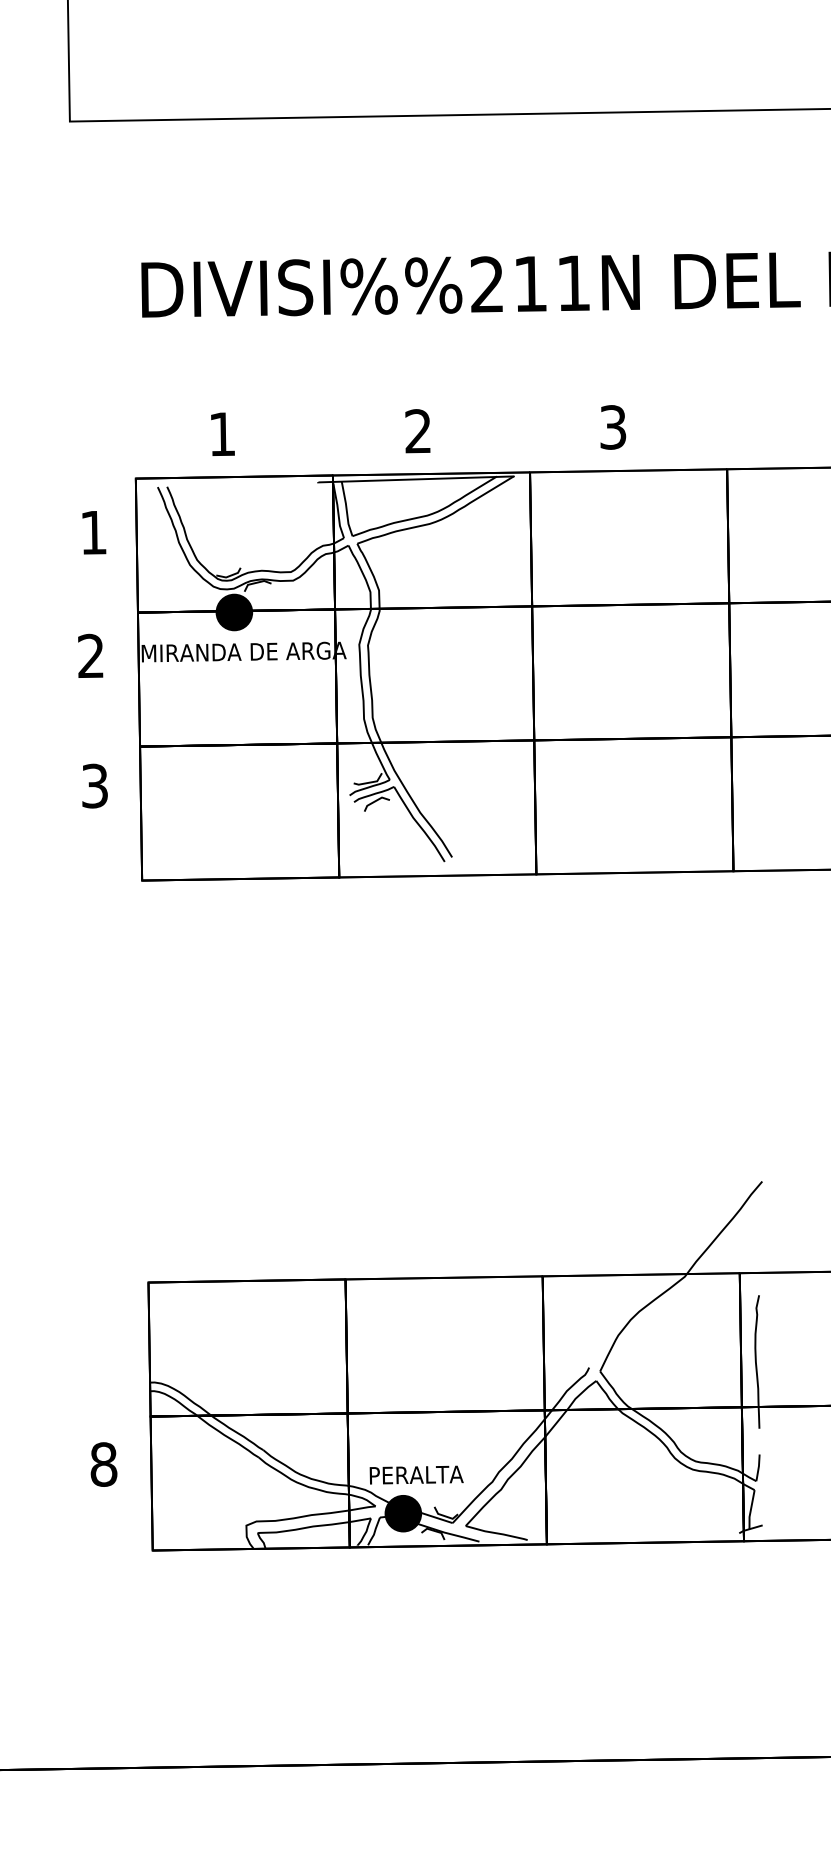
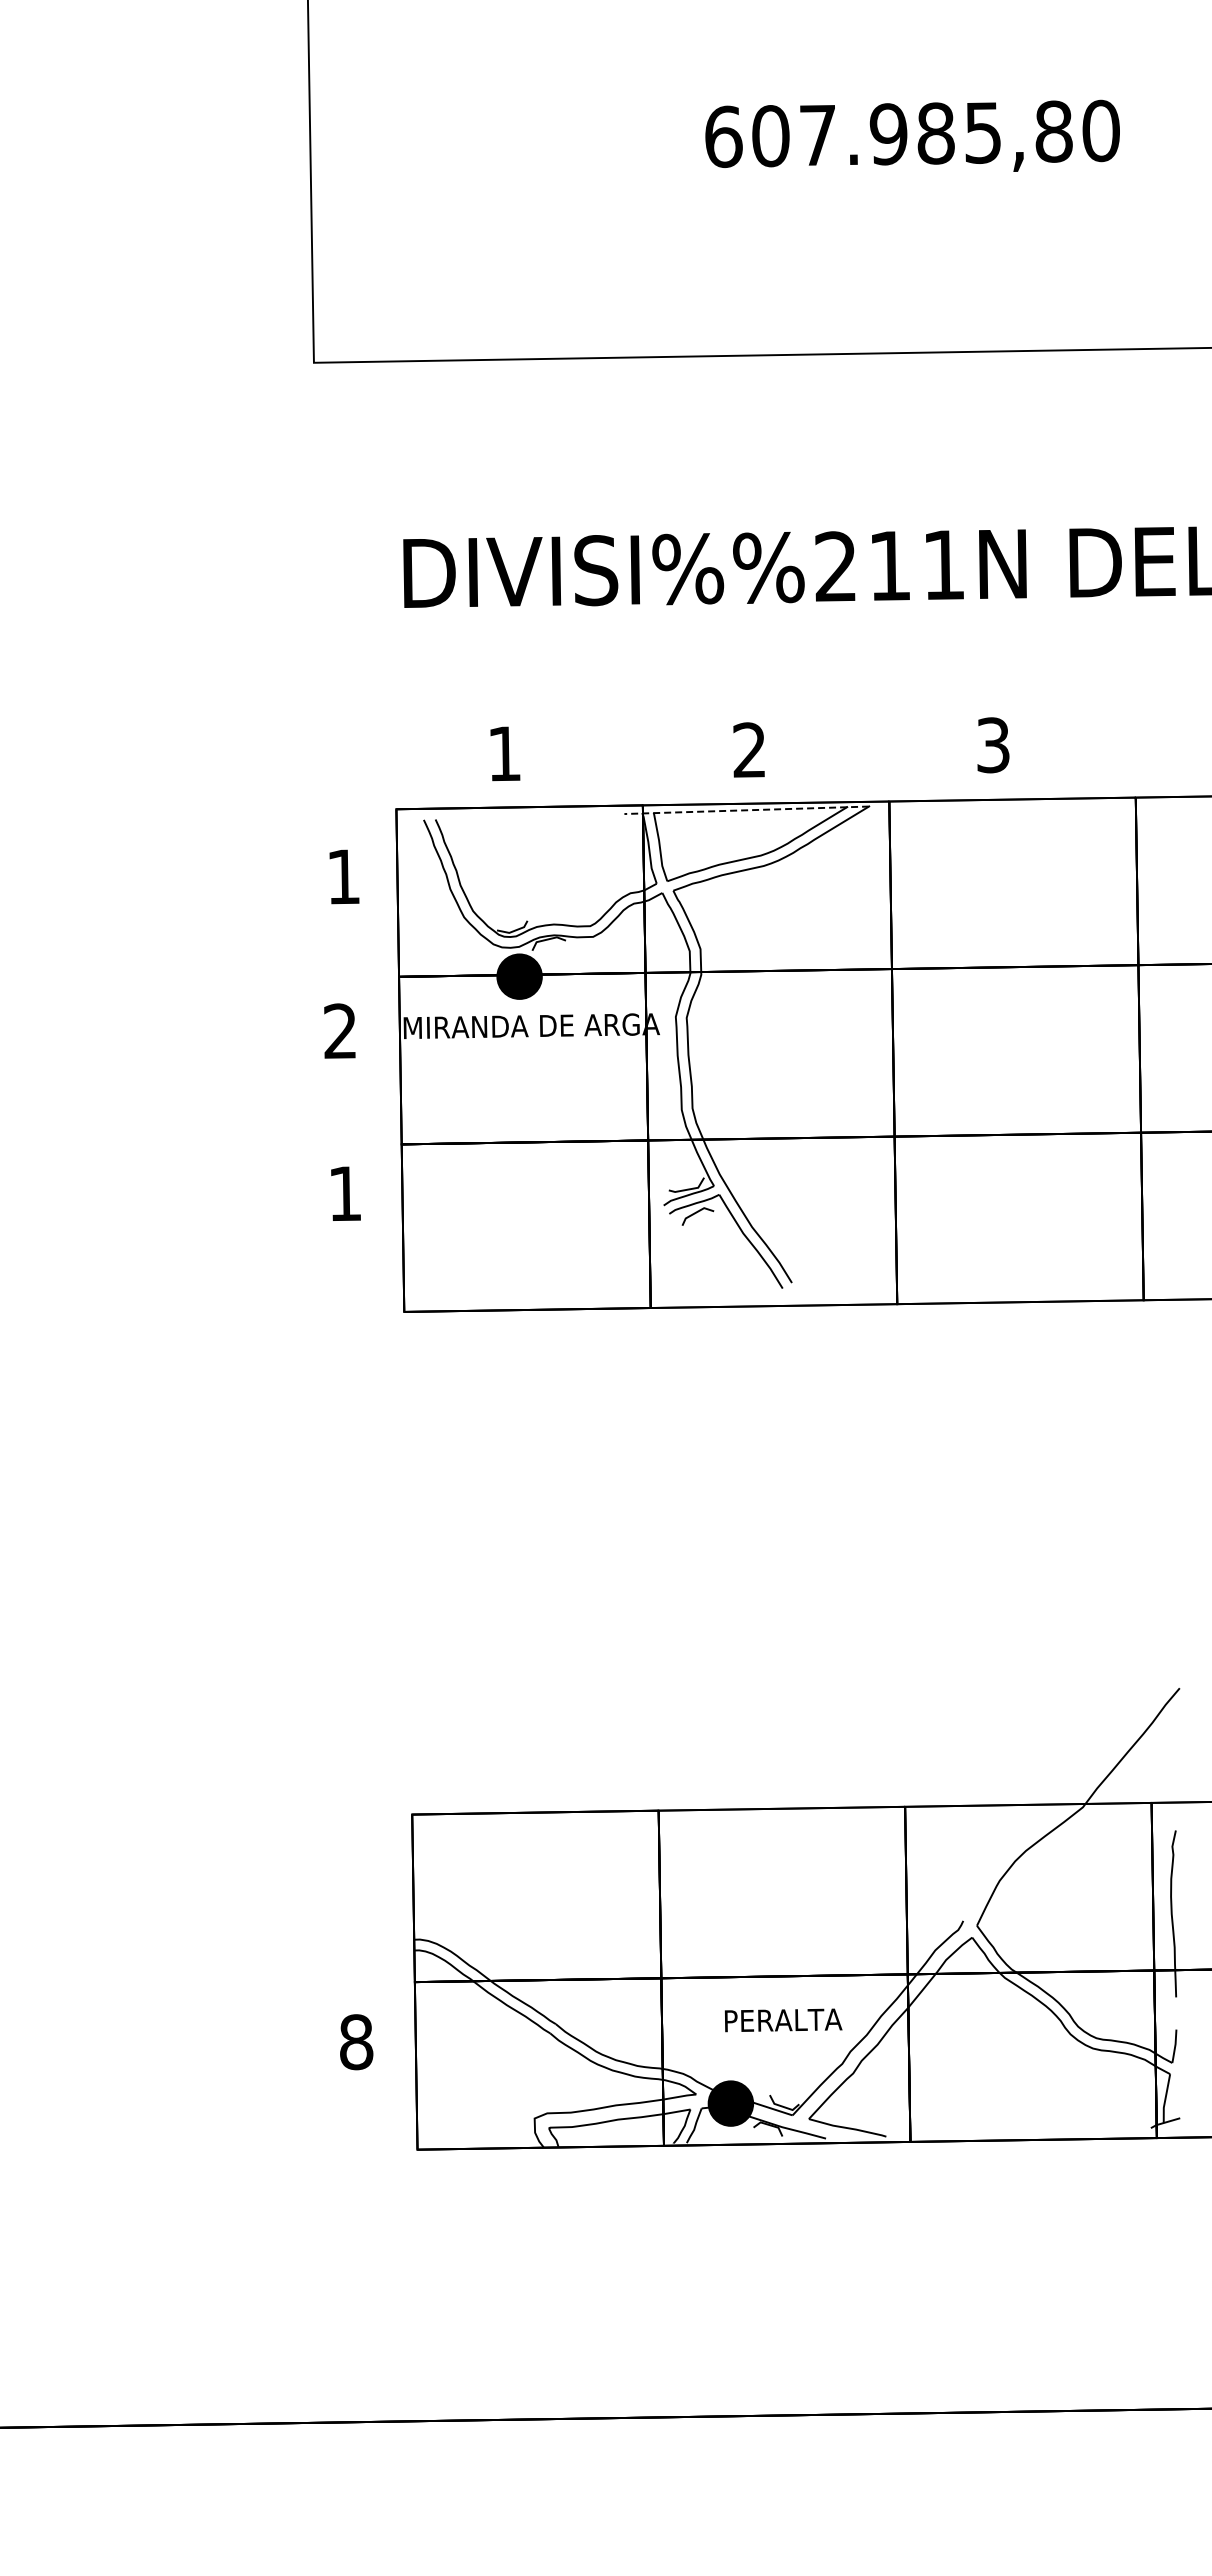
line: (415, 479) -> (745, 810), solid -> dashed
text: (95, 785) -> (345, 1193), 3 -> 1
text: (416, 1475) -> (783, 2020), moved

